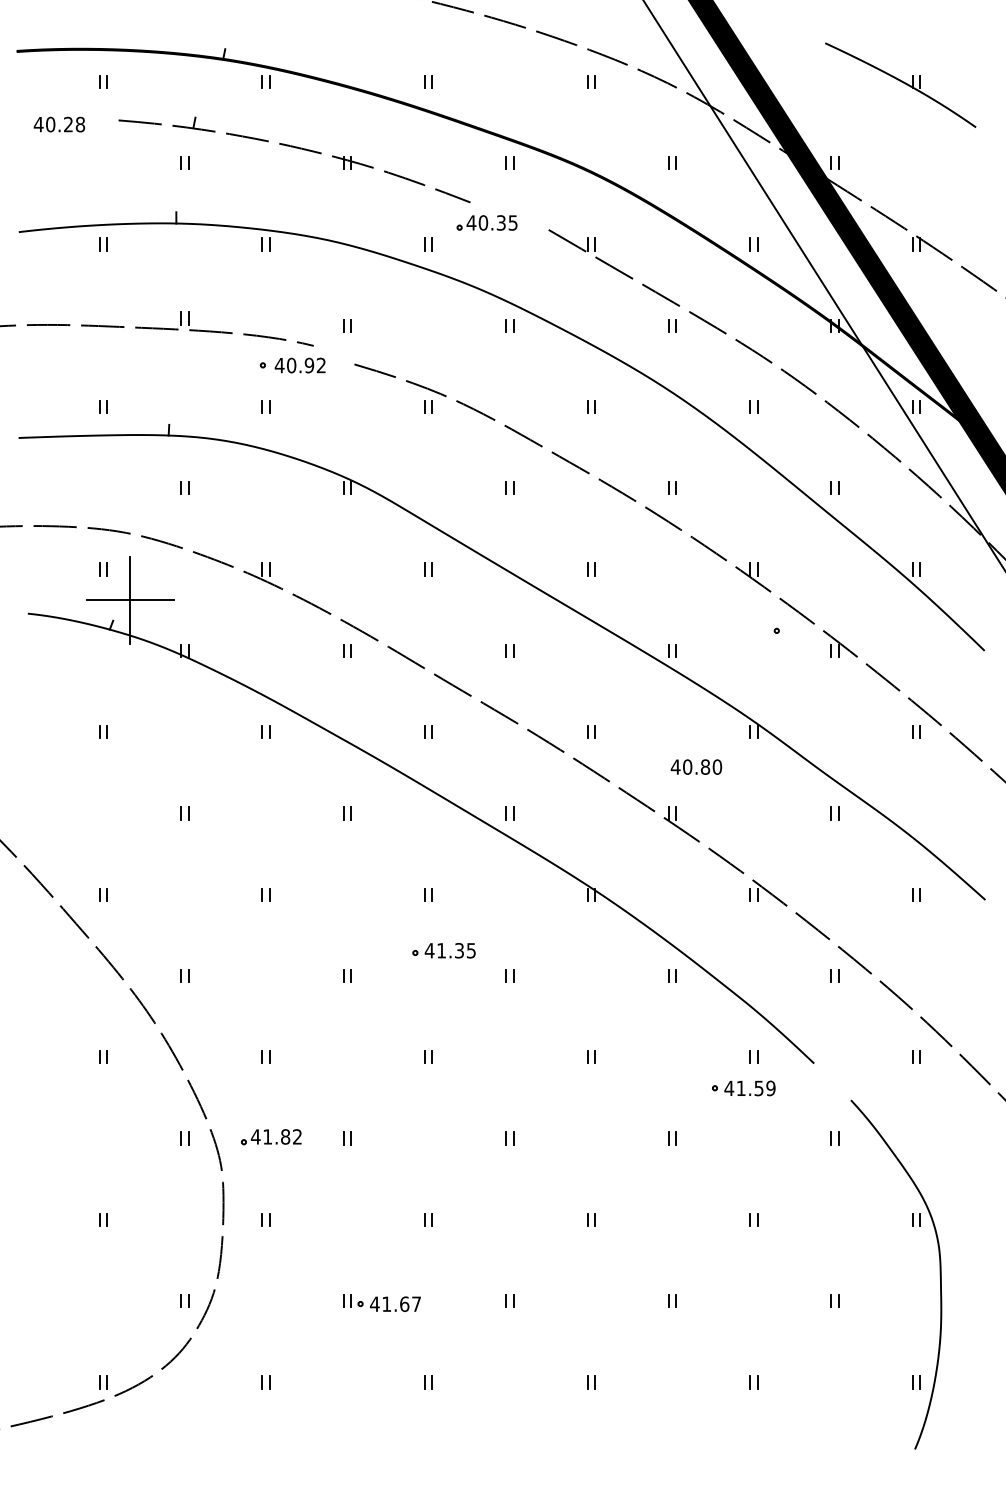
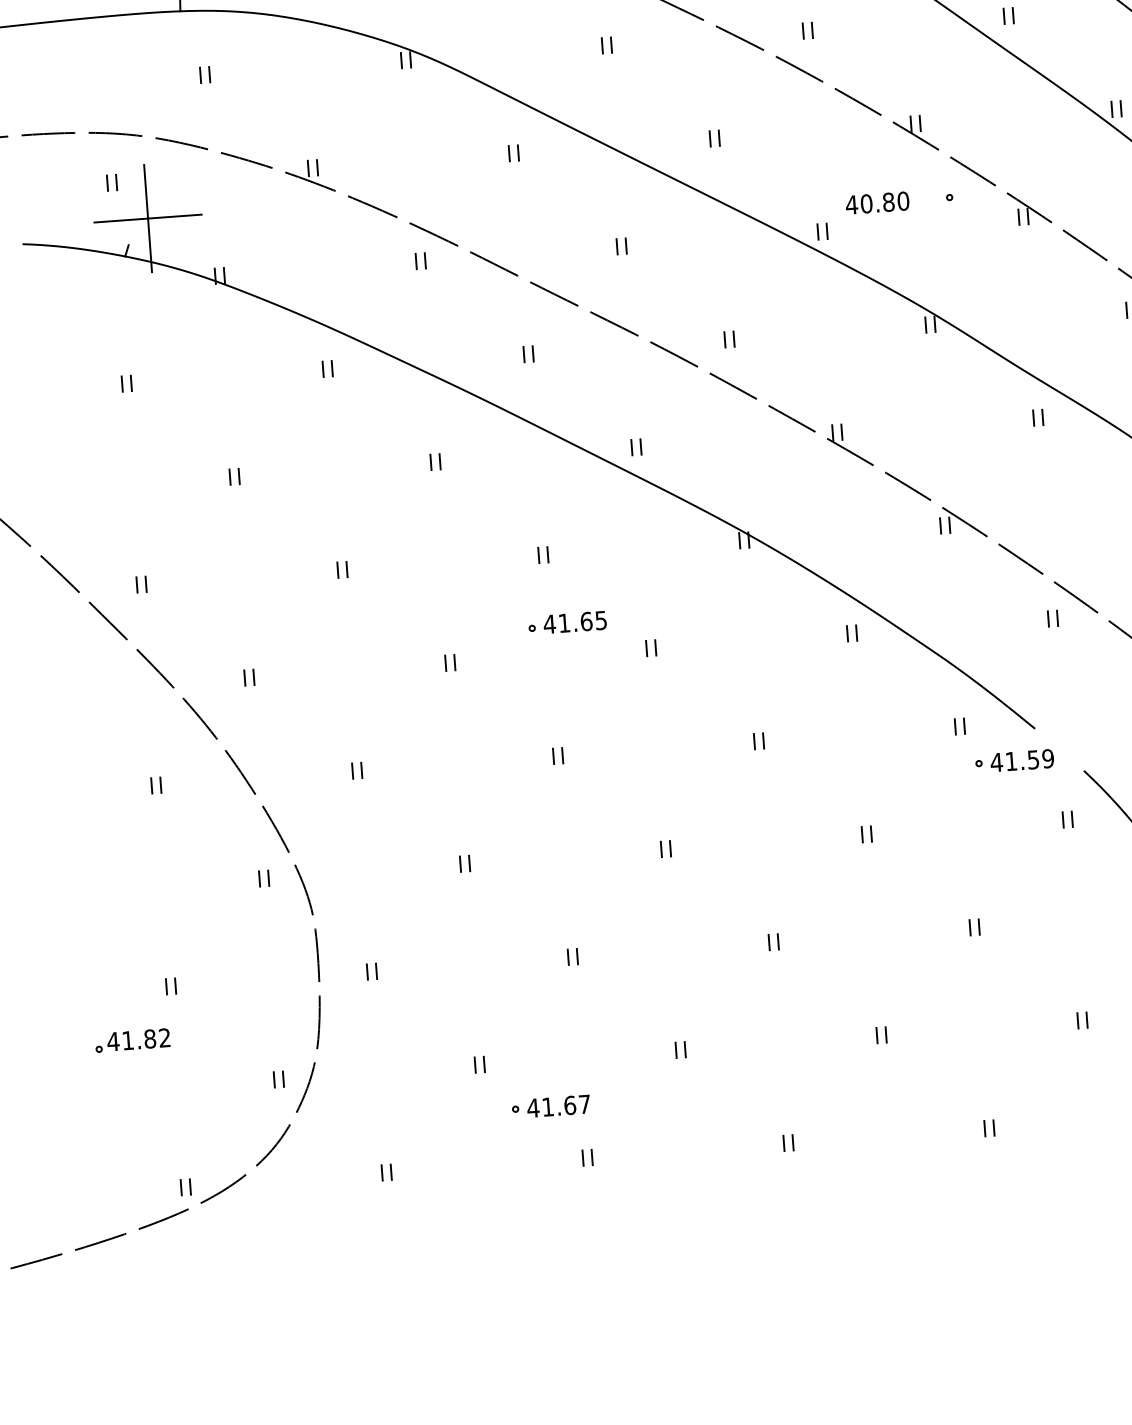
text: (696, 766) -> (877, 202), moved
text: (459, 950) -> (586, 621), 41.35 -> 41.65
part: (743, 1088) -> (1014, 761), moved
part: (271, 1137) -> (132, 1041), moved
part: (388, 1303) -> (550, 1106), moved

